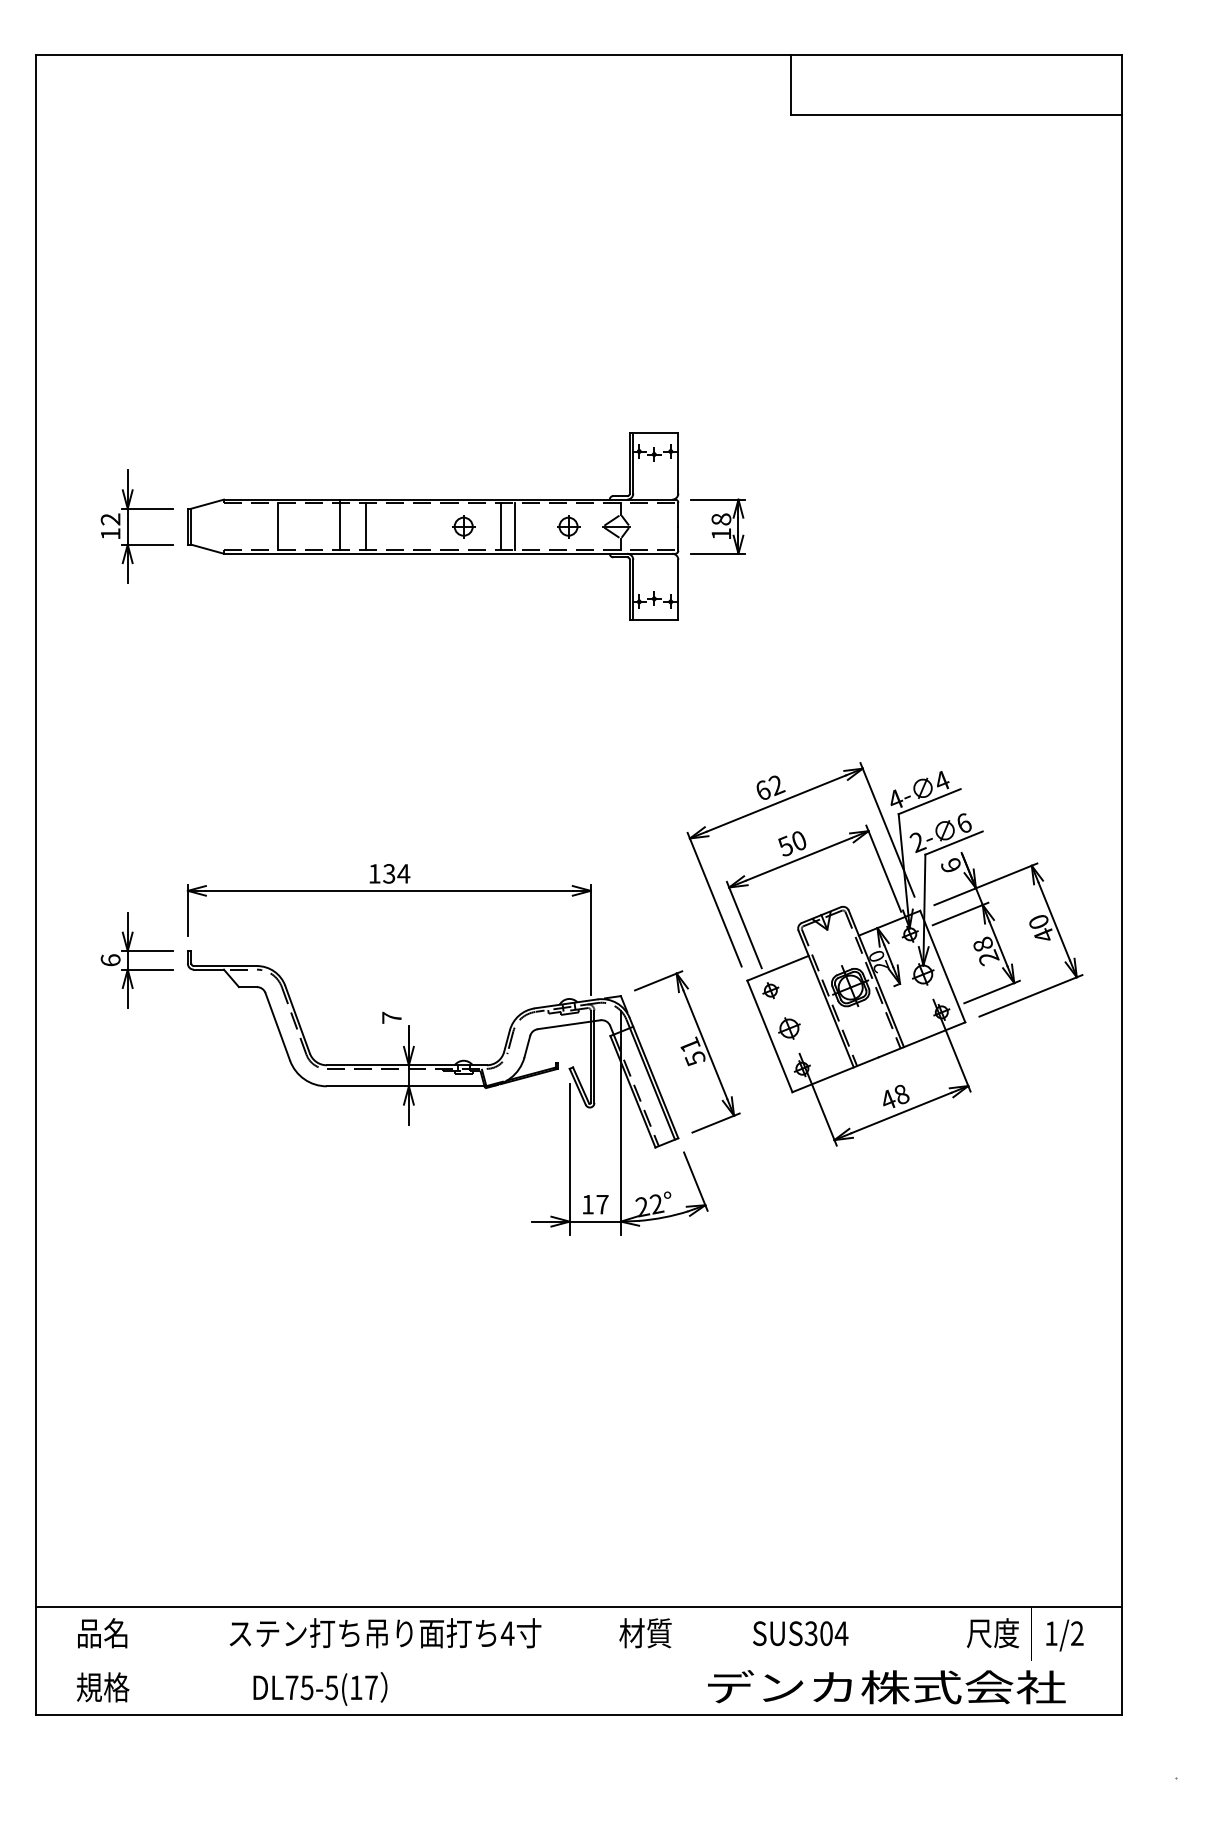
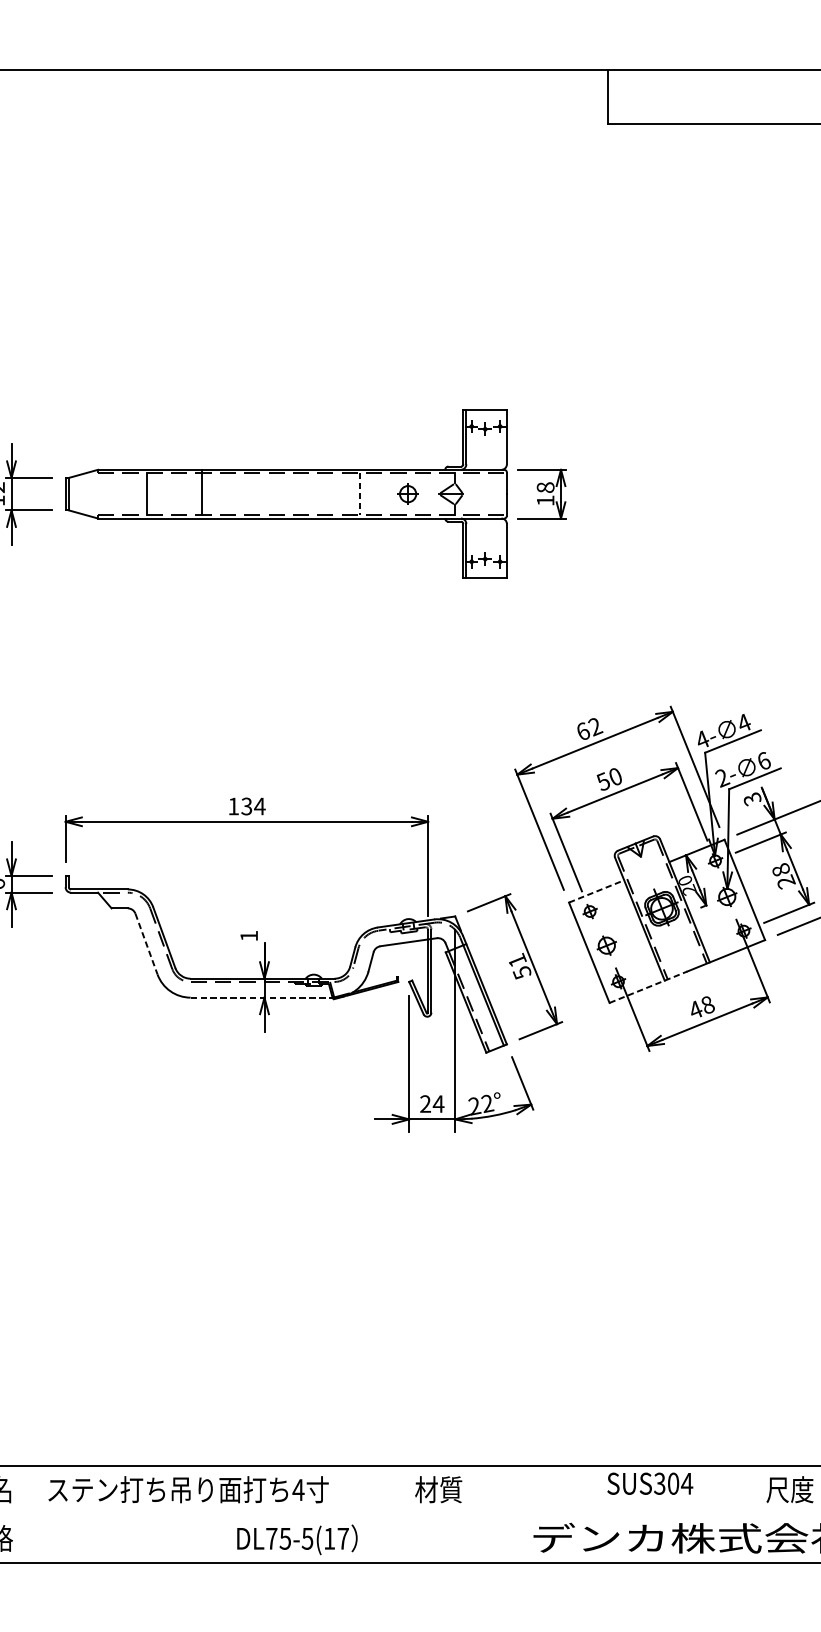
line: (366, 526) -> (226, 493), removed
part: (463, 526) -> (313, 493), removed
line: (500, 526) -> (346, 493), removed
line: (515, 527) -> (360, 494), solid -> dashed
text: (951, 865) -> (752, 798), 6 -> 3
line: (778, 968) -> (597, 891), solid -> dashed
text: (391, 1017) -> (248, 935), 7 -> 1
line: (277, 1026) -> (146, 943), solid -> dashed
line: (835, 1074) -> (648, 987), solid -> dashed
line: (406, 1086) -> (262, 997), solid -> dashed
text: (595, 1204) -> (432, 1103), 17 -> 24
text: (385, 1633) -> (188, 1489), moved
text: (645, 1633) -> (438, 1489), moved
text: (800, 1633) -> (650, 1483), moved
text: (320, 1688) -> (297, 1539), moved

